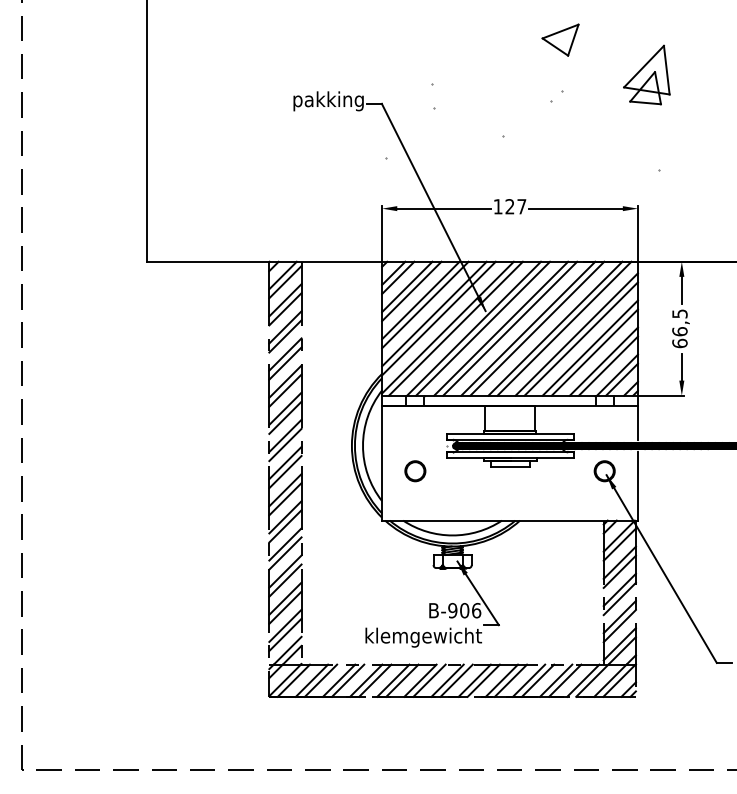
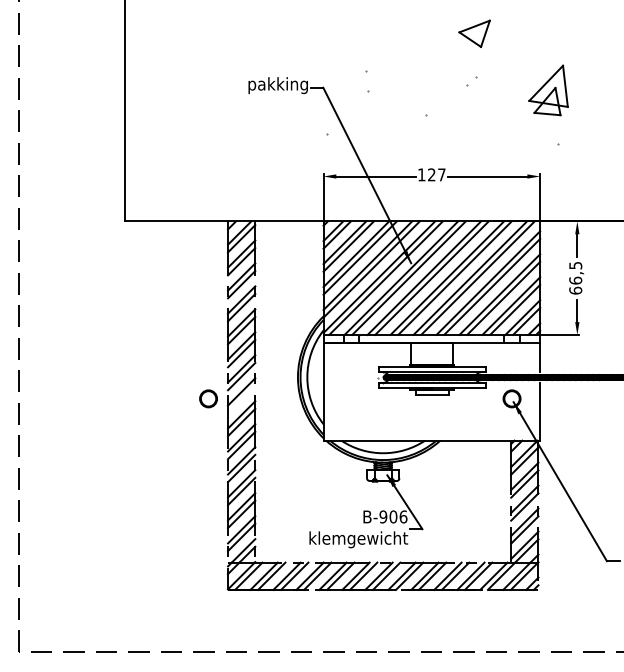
part: (646, 74) -> (548, 90), moved
line: (285, 471) -> (241, 399), removed
circle: (415, 471) -> (208, 399), moved

